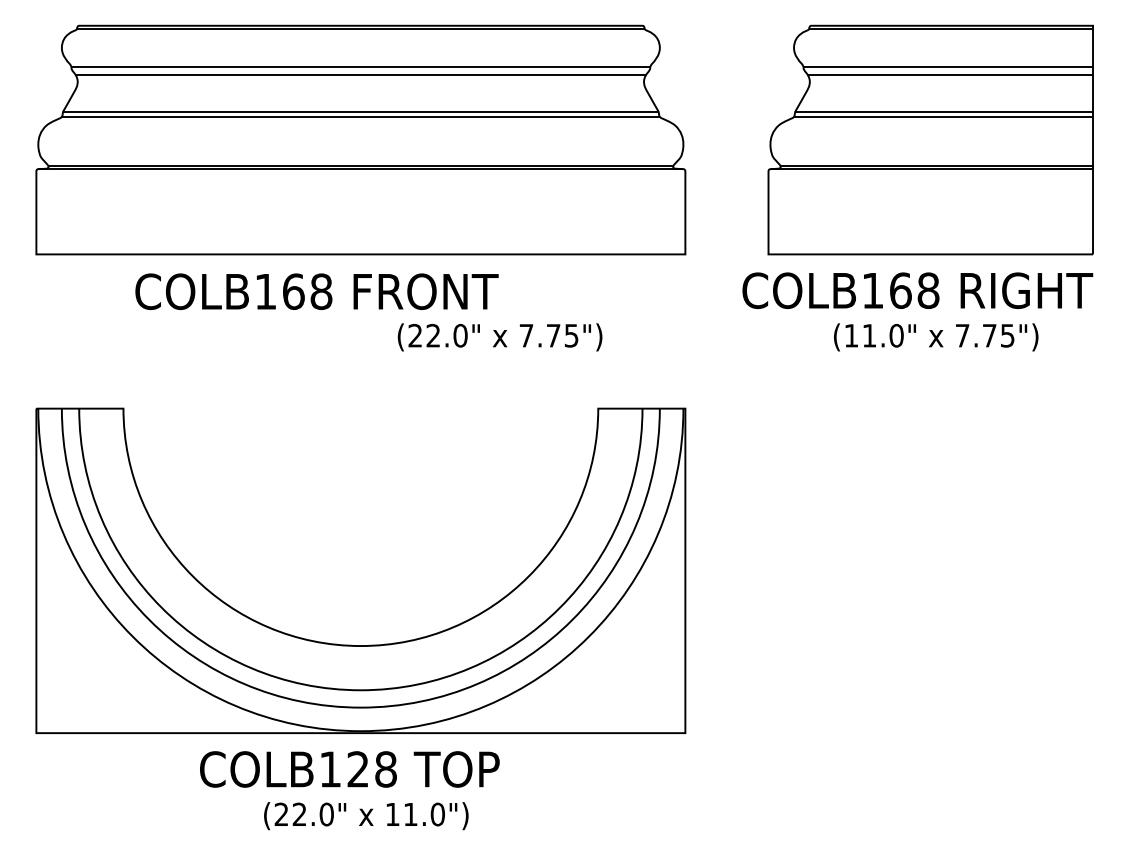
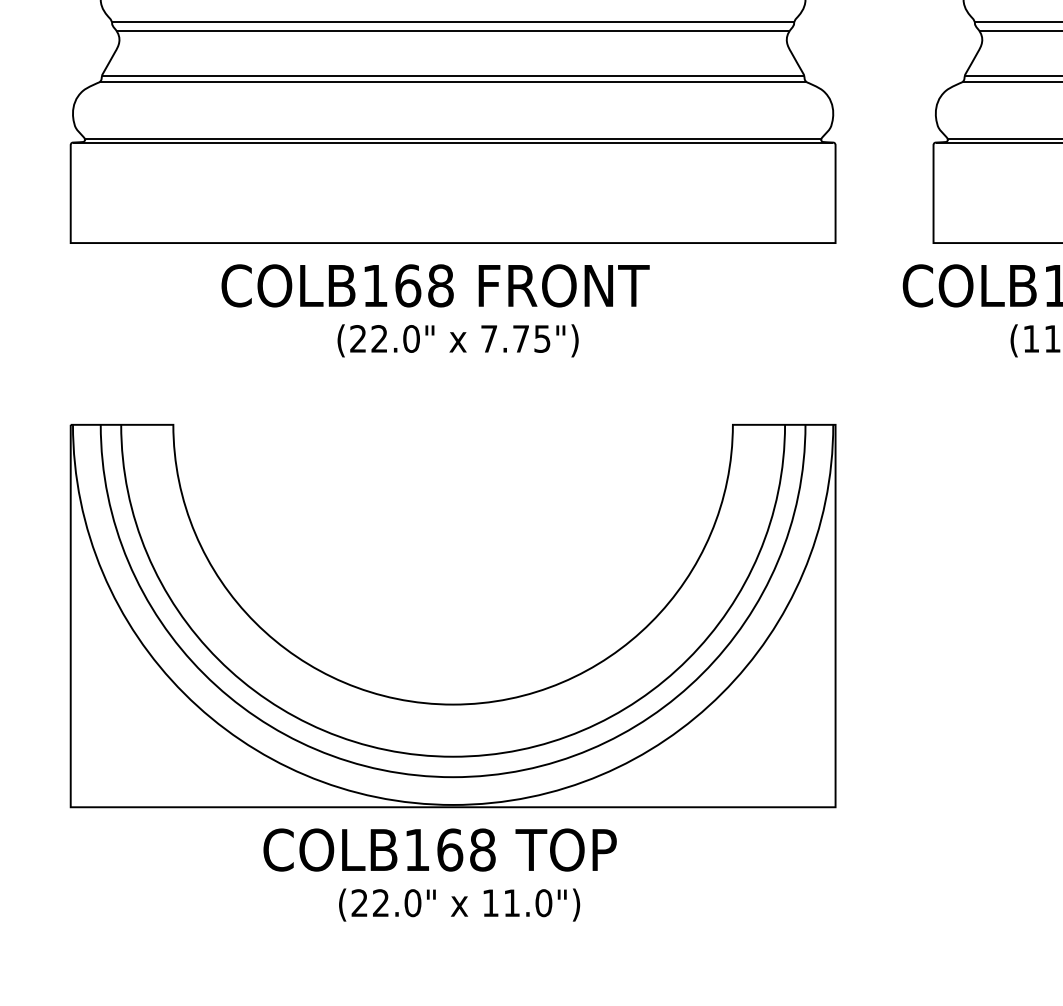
text: (316, 291) -> (435, 285), moved
text: (499, 337) -> (457, 340), moved
text: (358, 769) -> (450, 850), COLB128 -> COLB168

